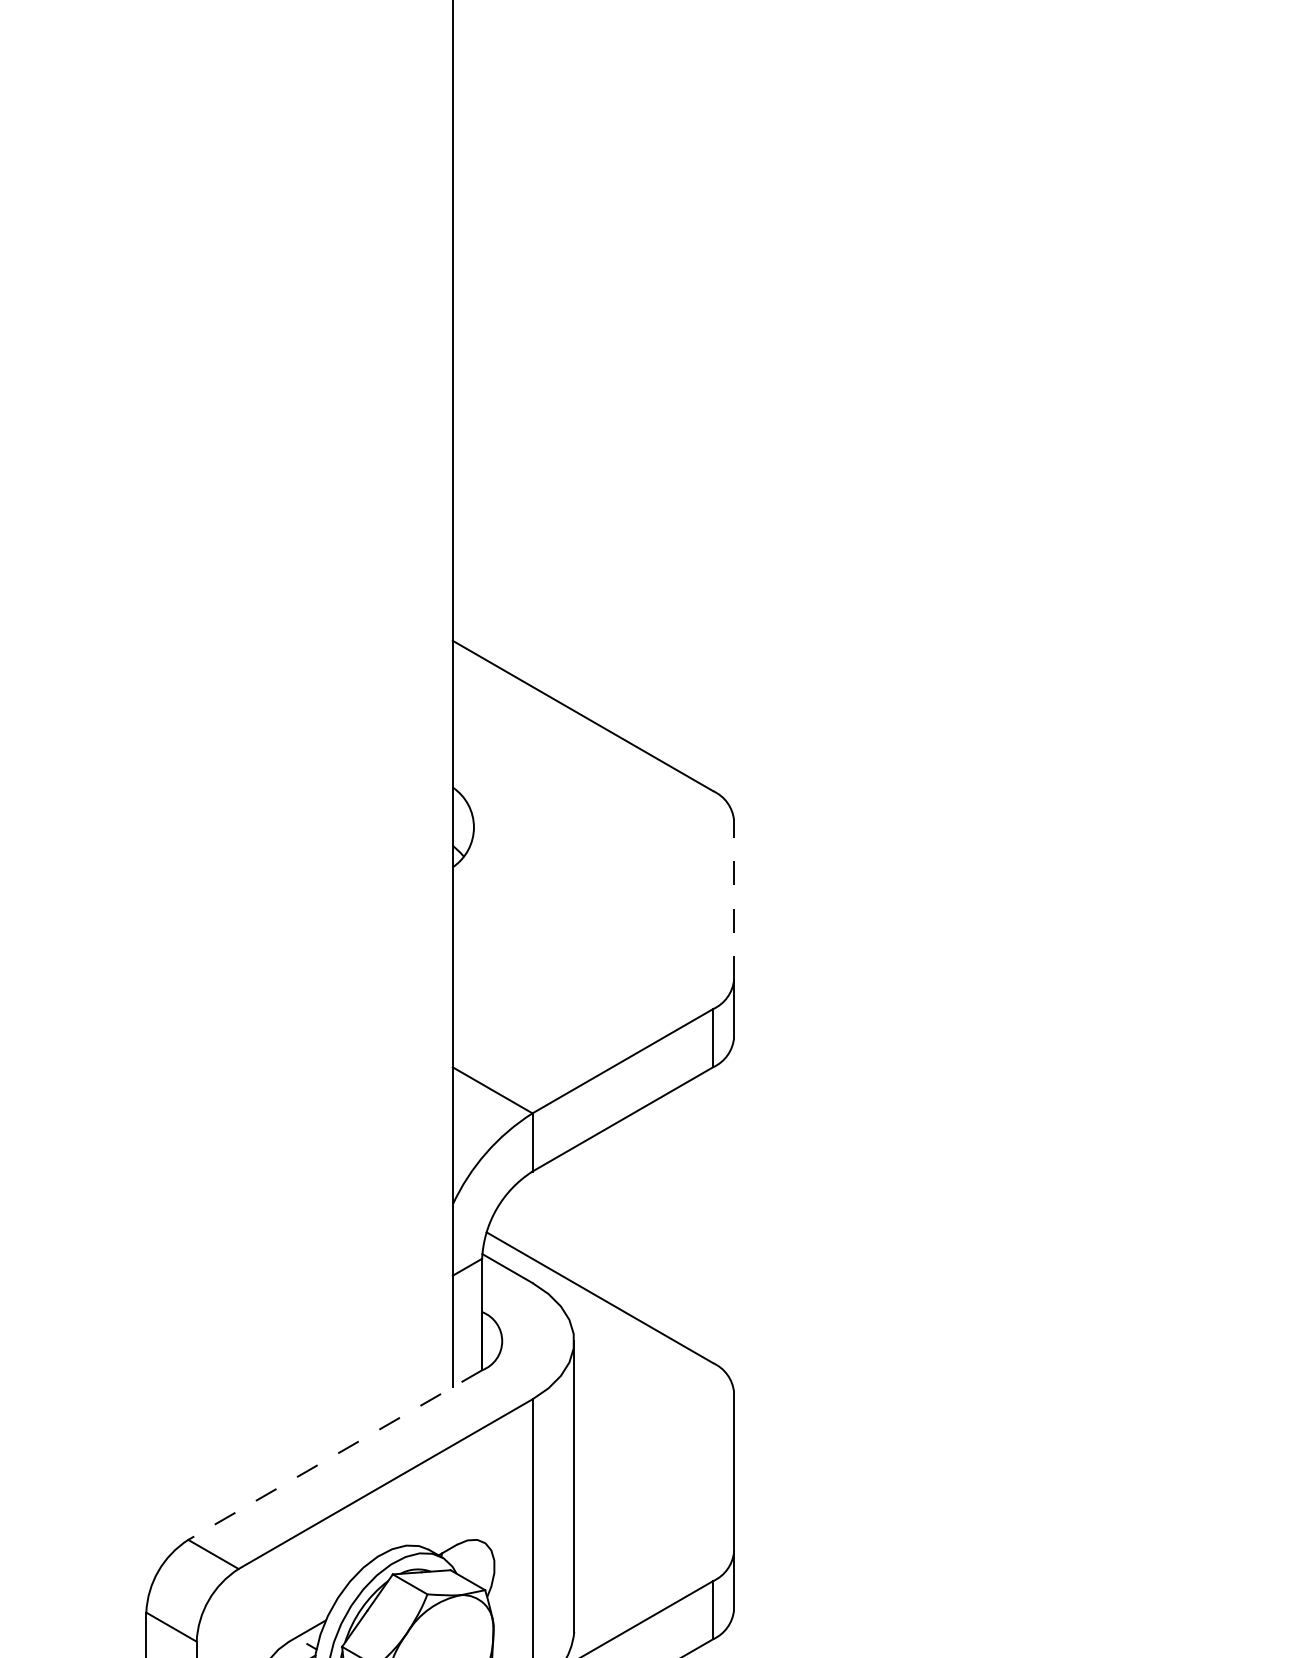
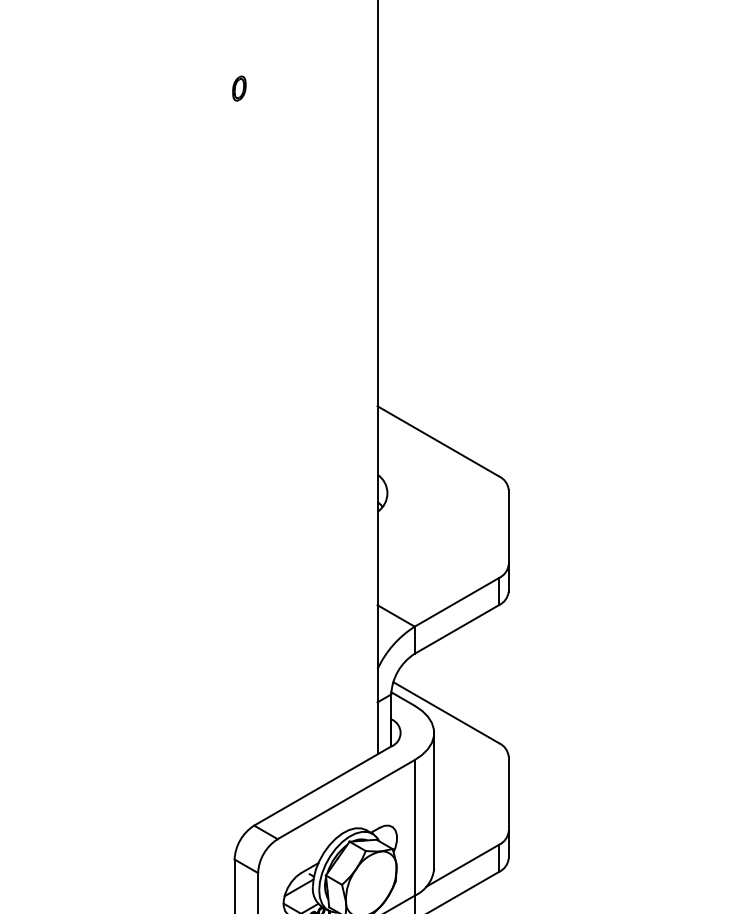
line: (733, 898) -> (508, 526), dashed -> solid
line: (334, 1456) -> (322, 786), dashed -> solid

